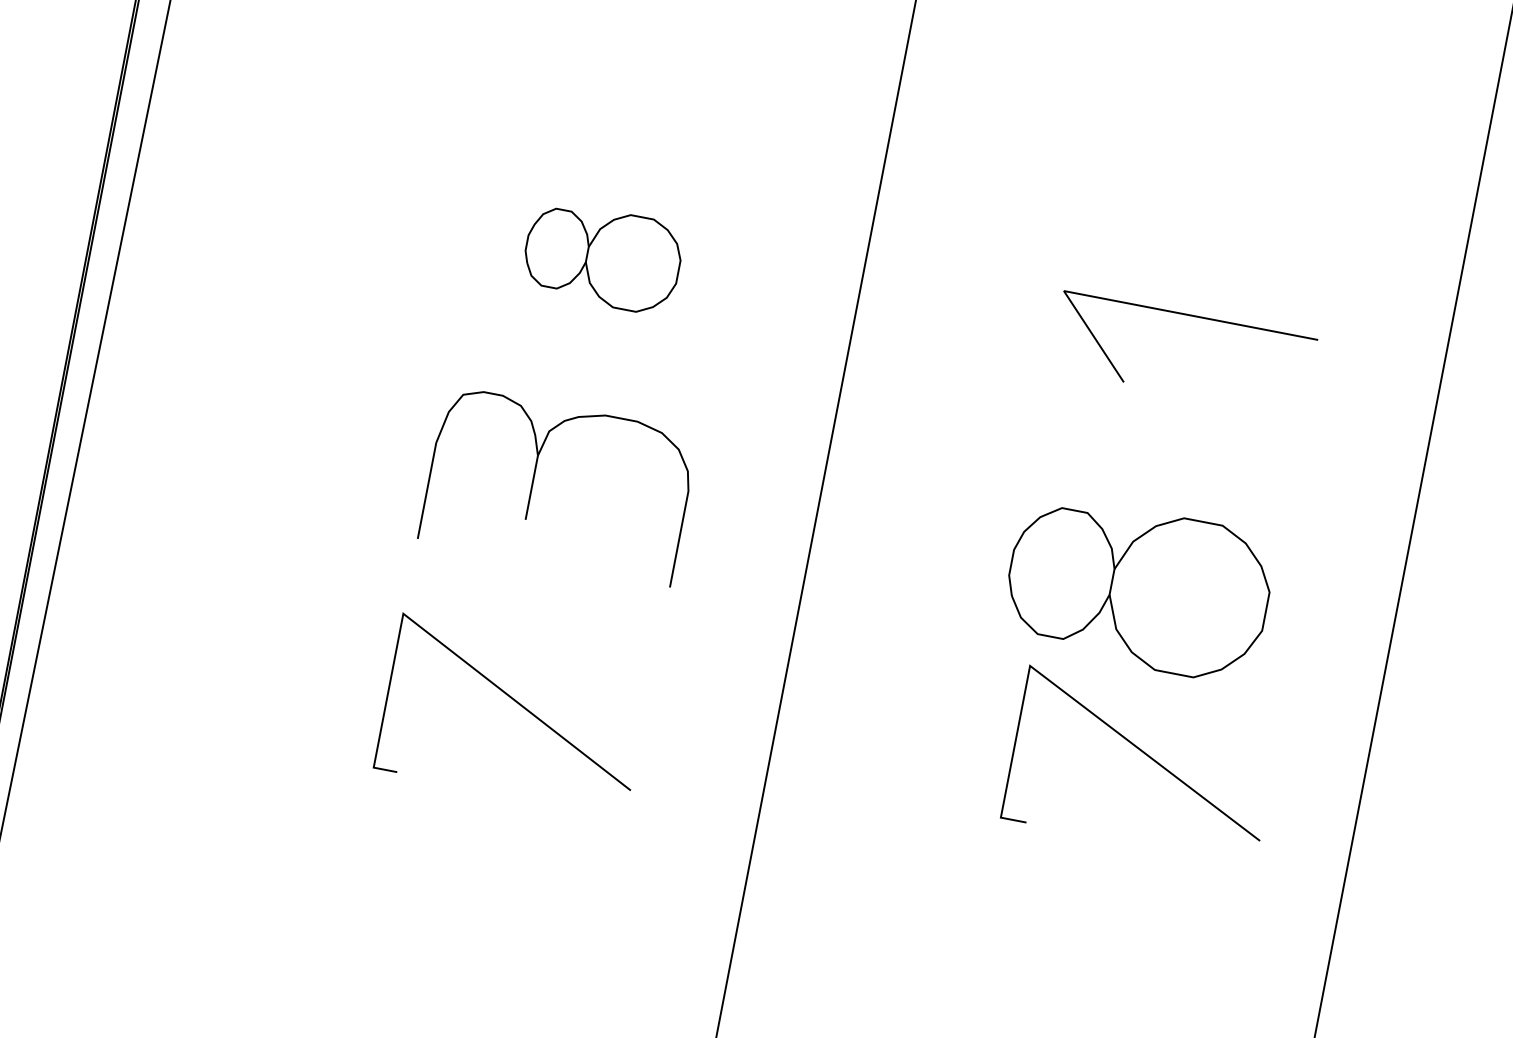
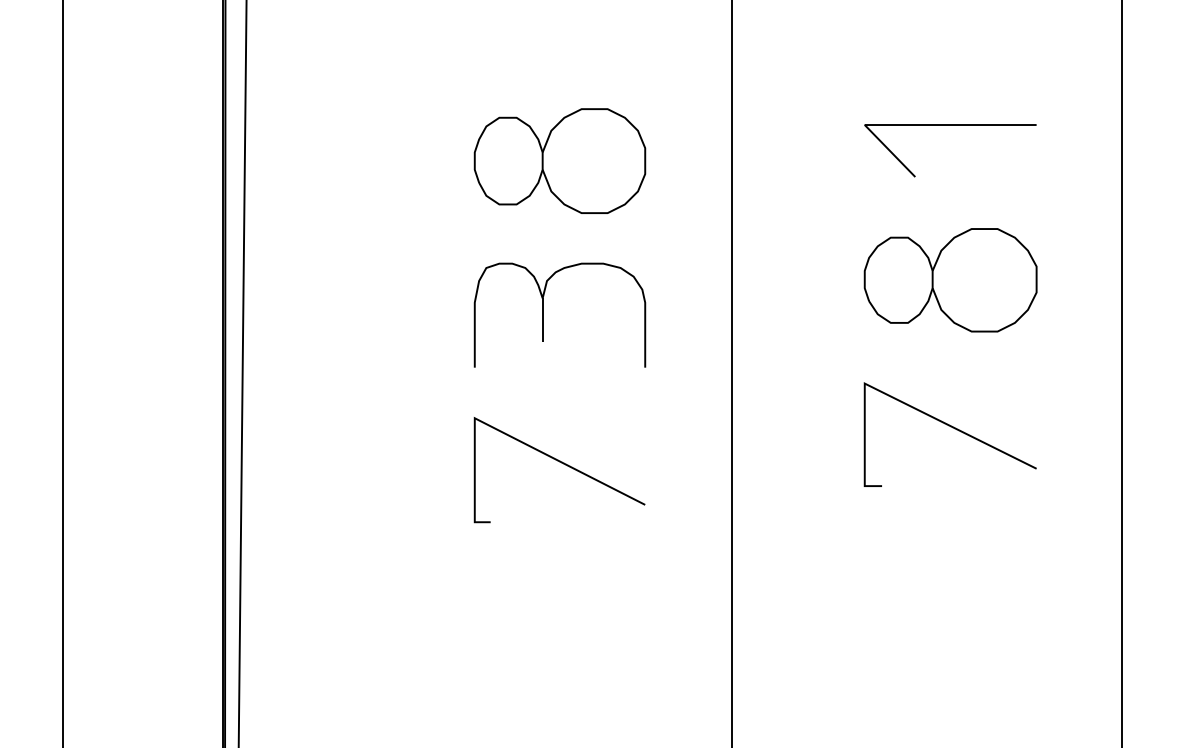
part: (602, 256) -> (559, 160), size x1.67
part: (1138, 588) -> (950, 280), moved
curve: (1147, 757) -> (952, 428), moved

